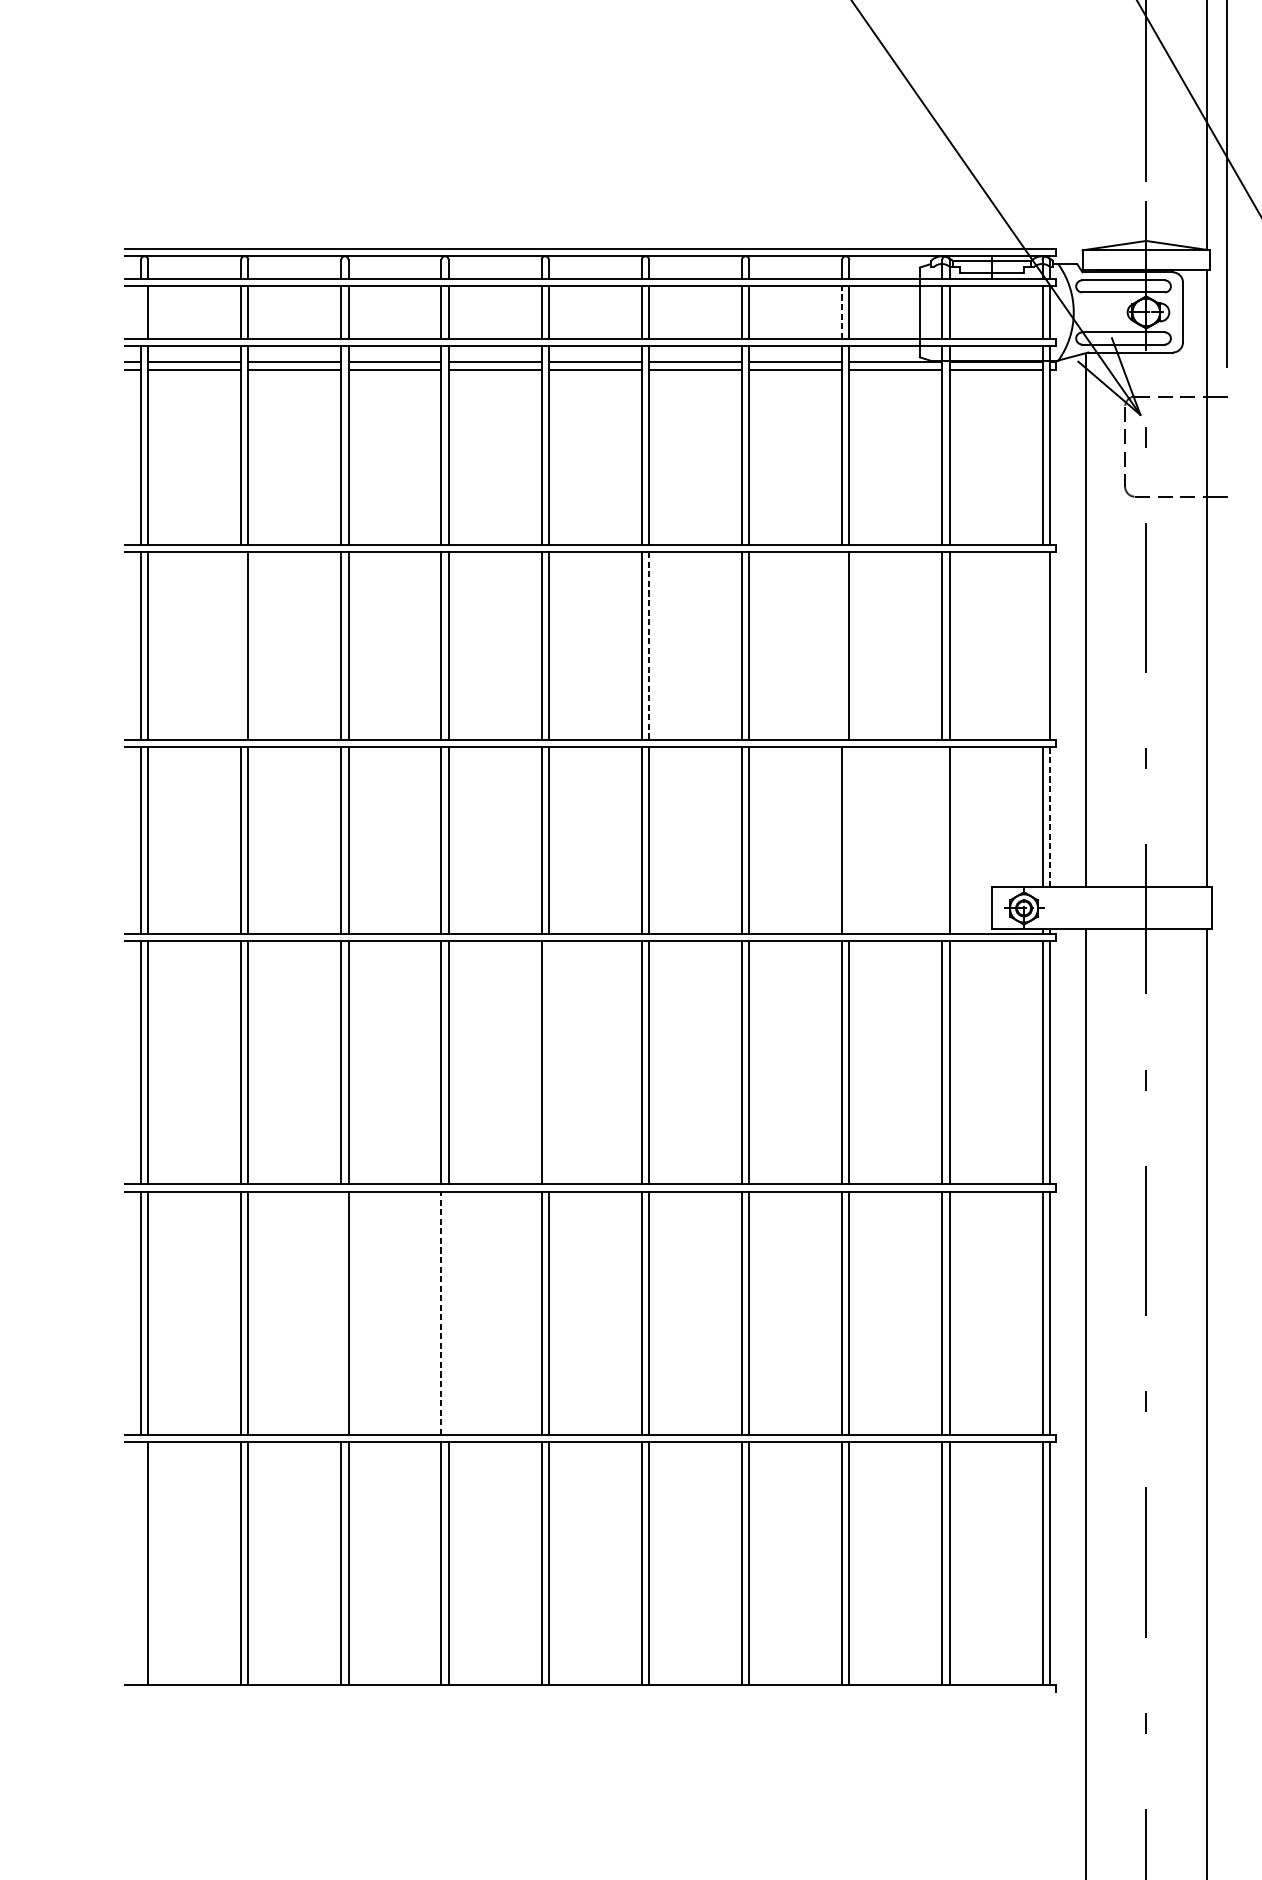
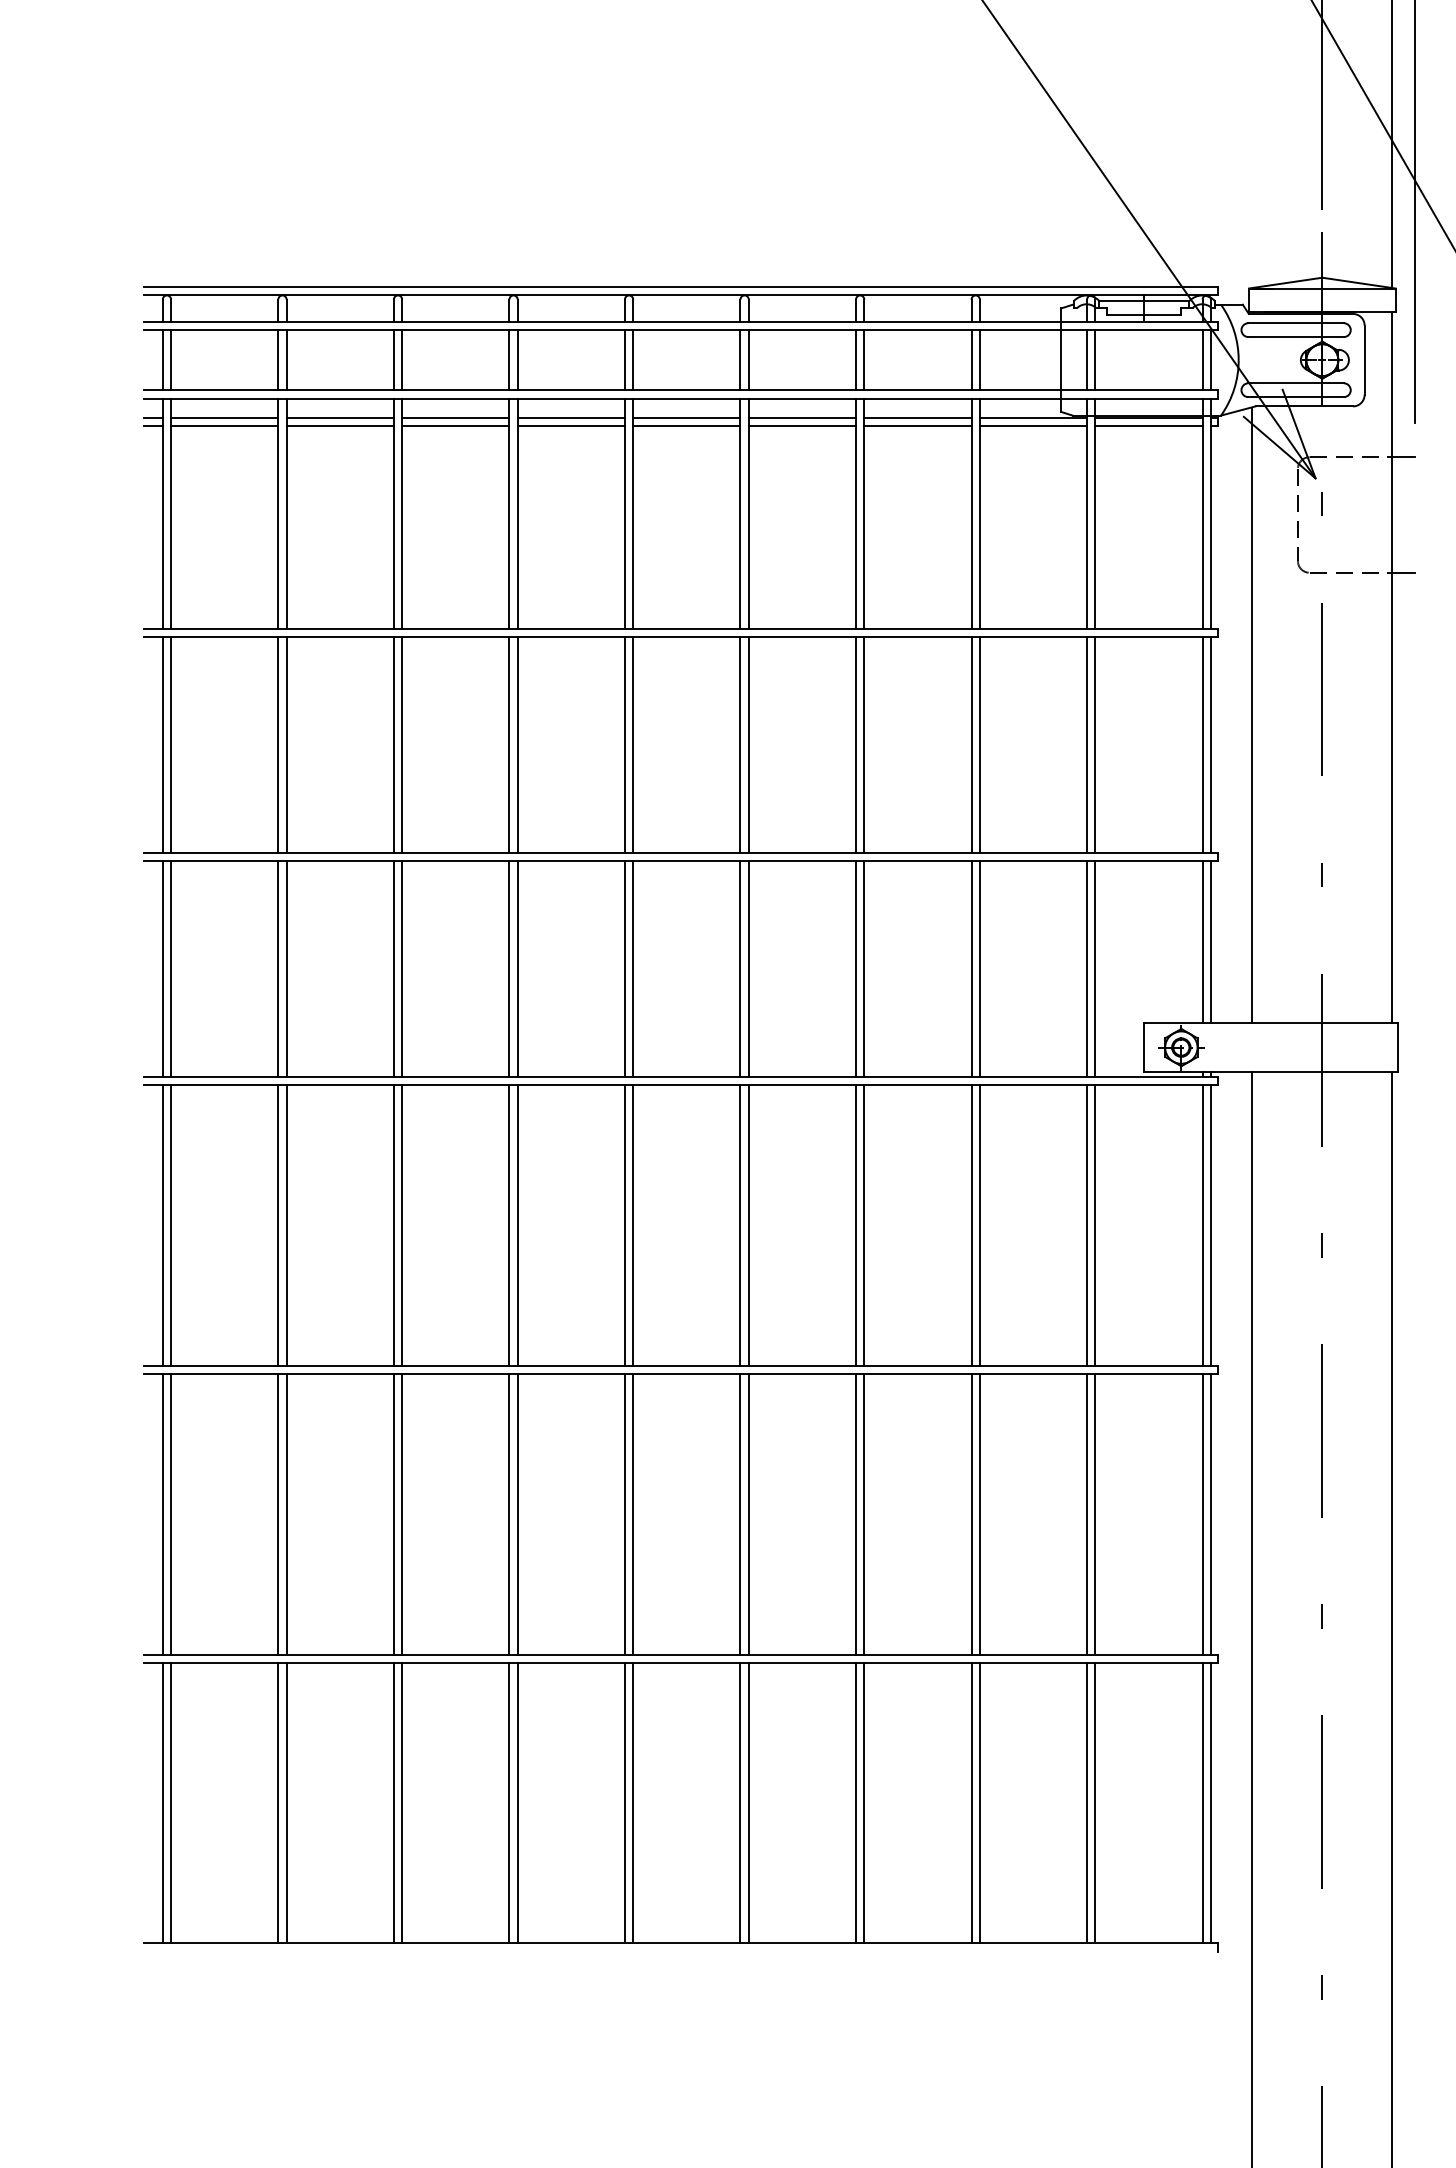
line: (140, 311) -> (162, 359), added
line: (842, 311) -> (971, 359), dashed -> solid
line: (241, 645) -> (278, 744), added
line: (648, 645) -> (748, 744), dashed -> solid
line: (842, 645) -> (971, 744), added
line: (1042, 645) -> (1202, 744), added
line: (1049, 816) -> (1210, 941), dashed -> solid
line: (849, 839) -> (979, 968), added
line: (942, 839) -> (1087, 968), added
line: (549, 1062) -> (633, 1225), added
line: (441, 1312) -> (509, 1513), dashed -> solid
line: (340, 1313) -> (393, 1514), added
line: (448, 1313) -> (517, 1514), added
line: (140, 1562) -> (162, 1802), added

